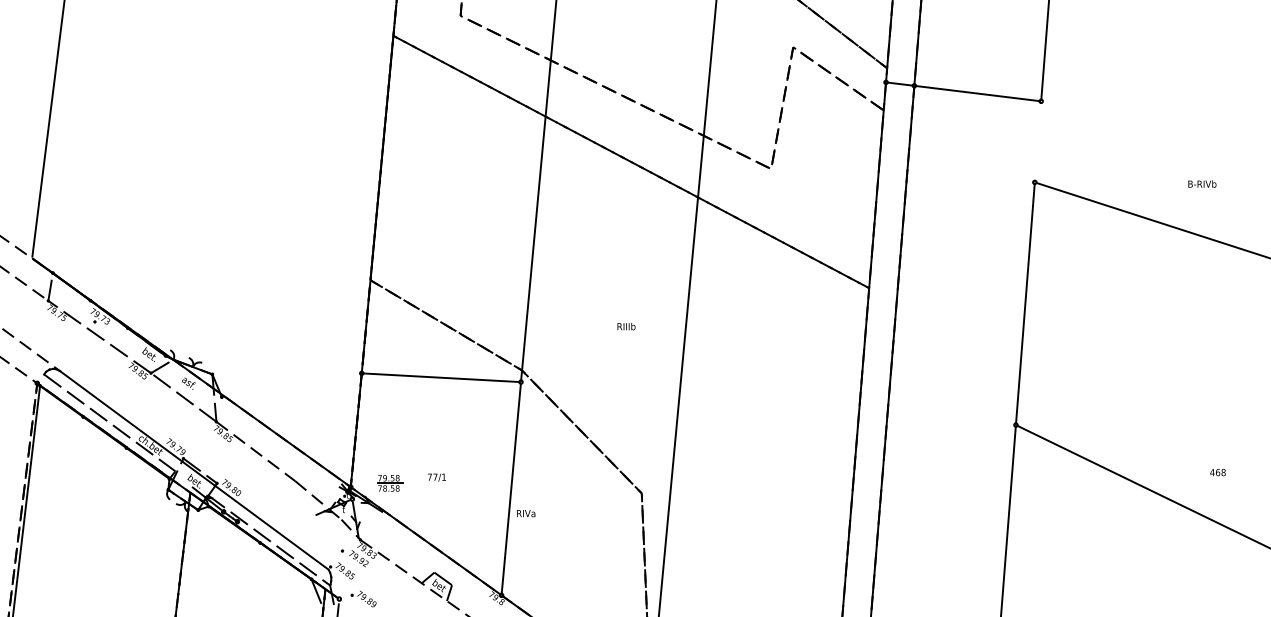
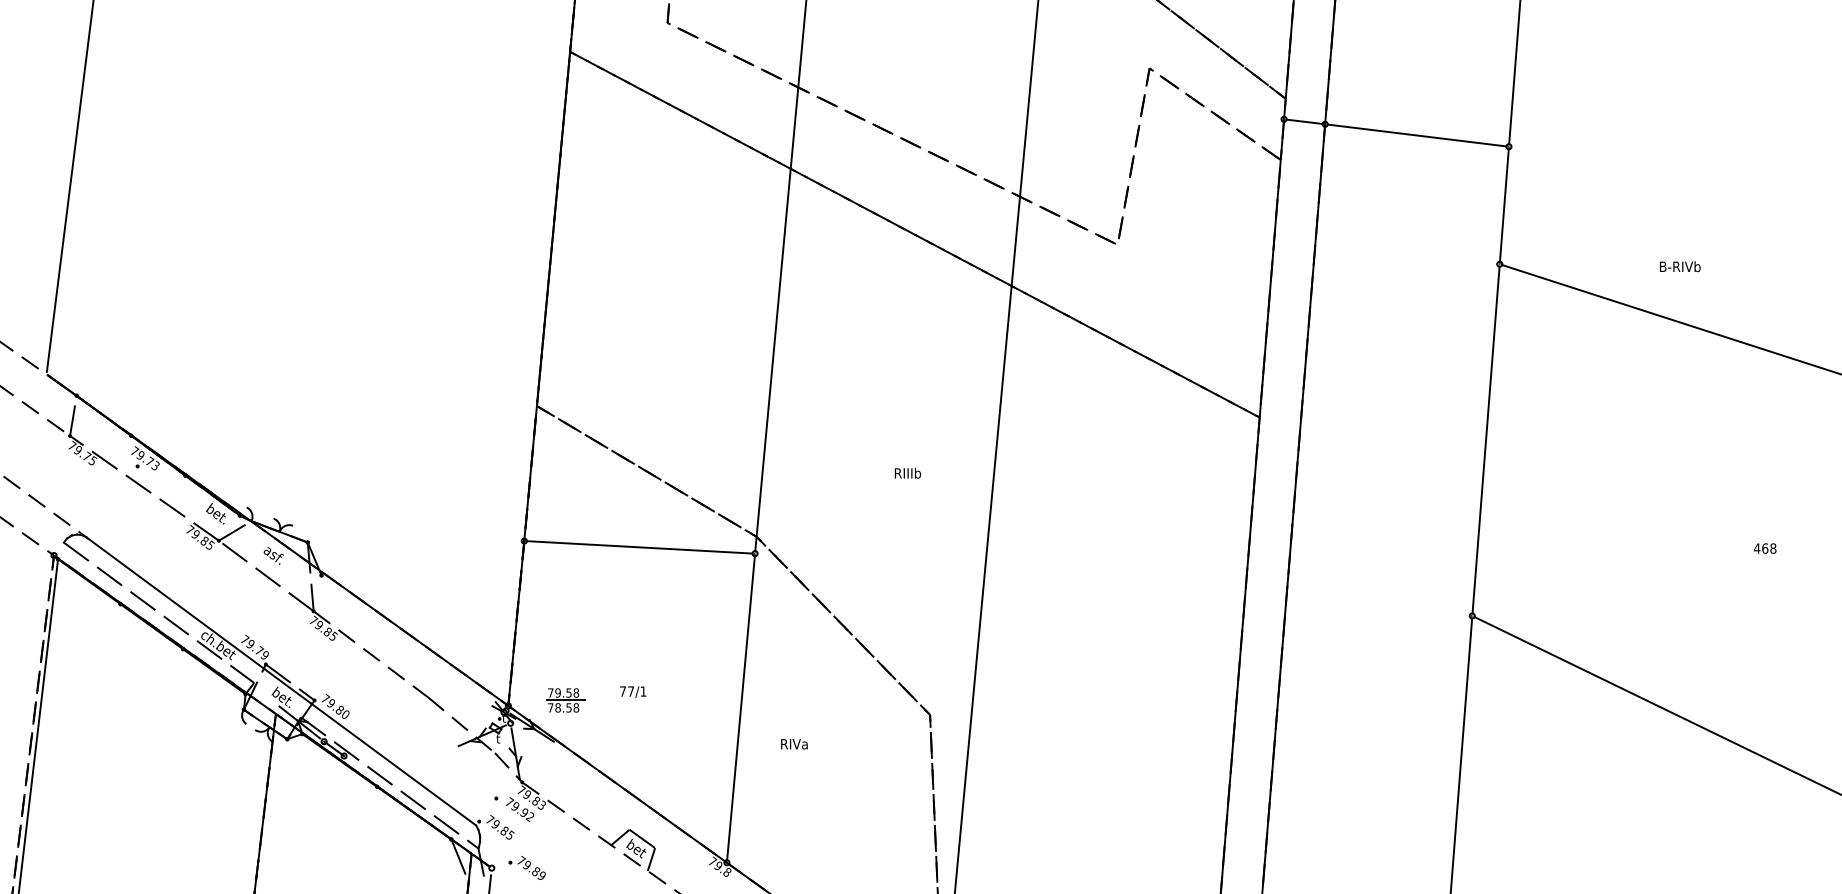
line: (1037, 141) -> (1503, 204), added
text: (1202, 183) -> (1680, 265), moved
text: (1217, 472) -> (1764, 548), moved
text: (526, 513) -> (794, 744), moved

